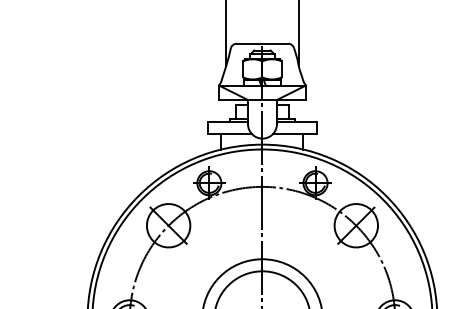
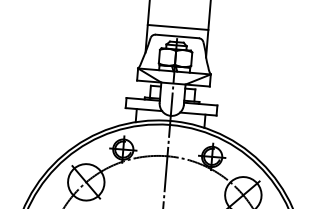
line: (262, 32) -> (178, 27), added

